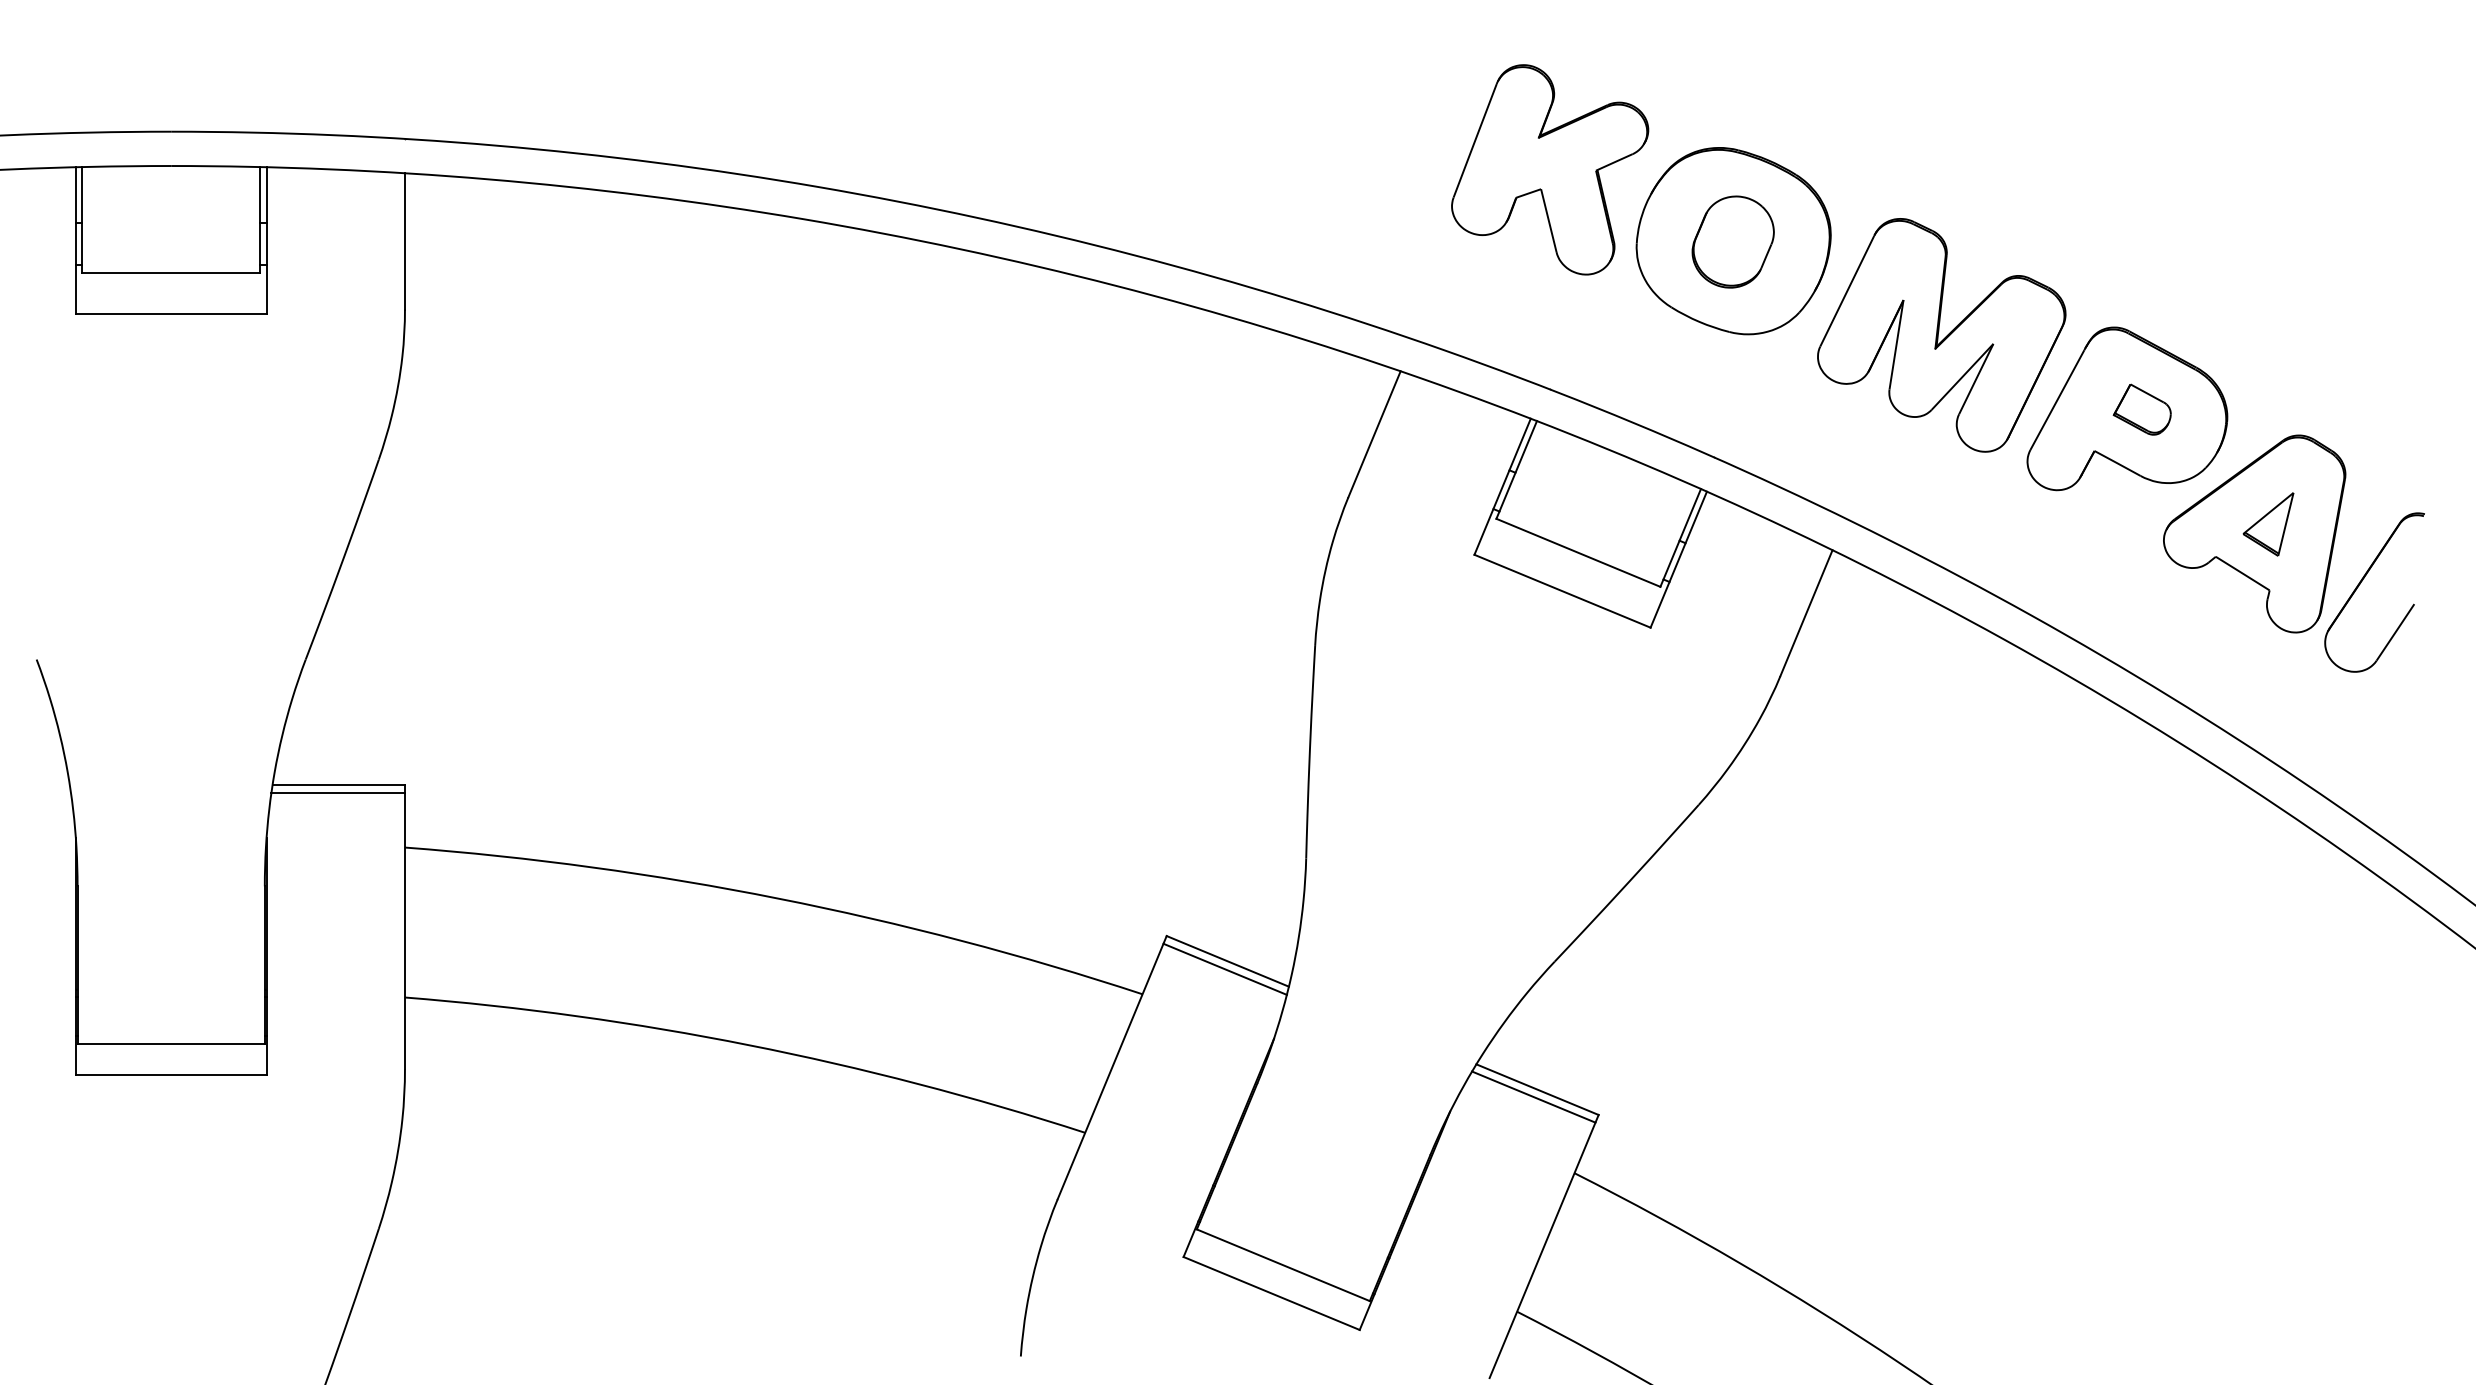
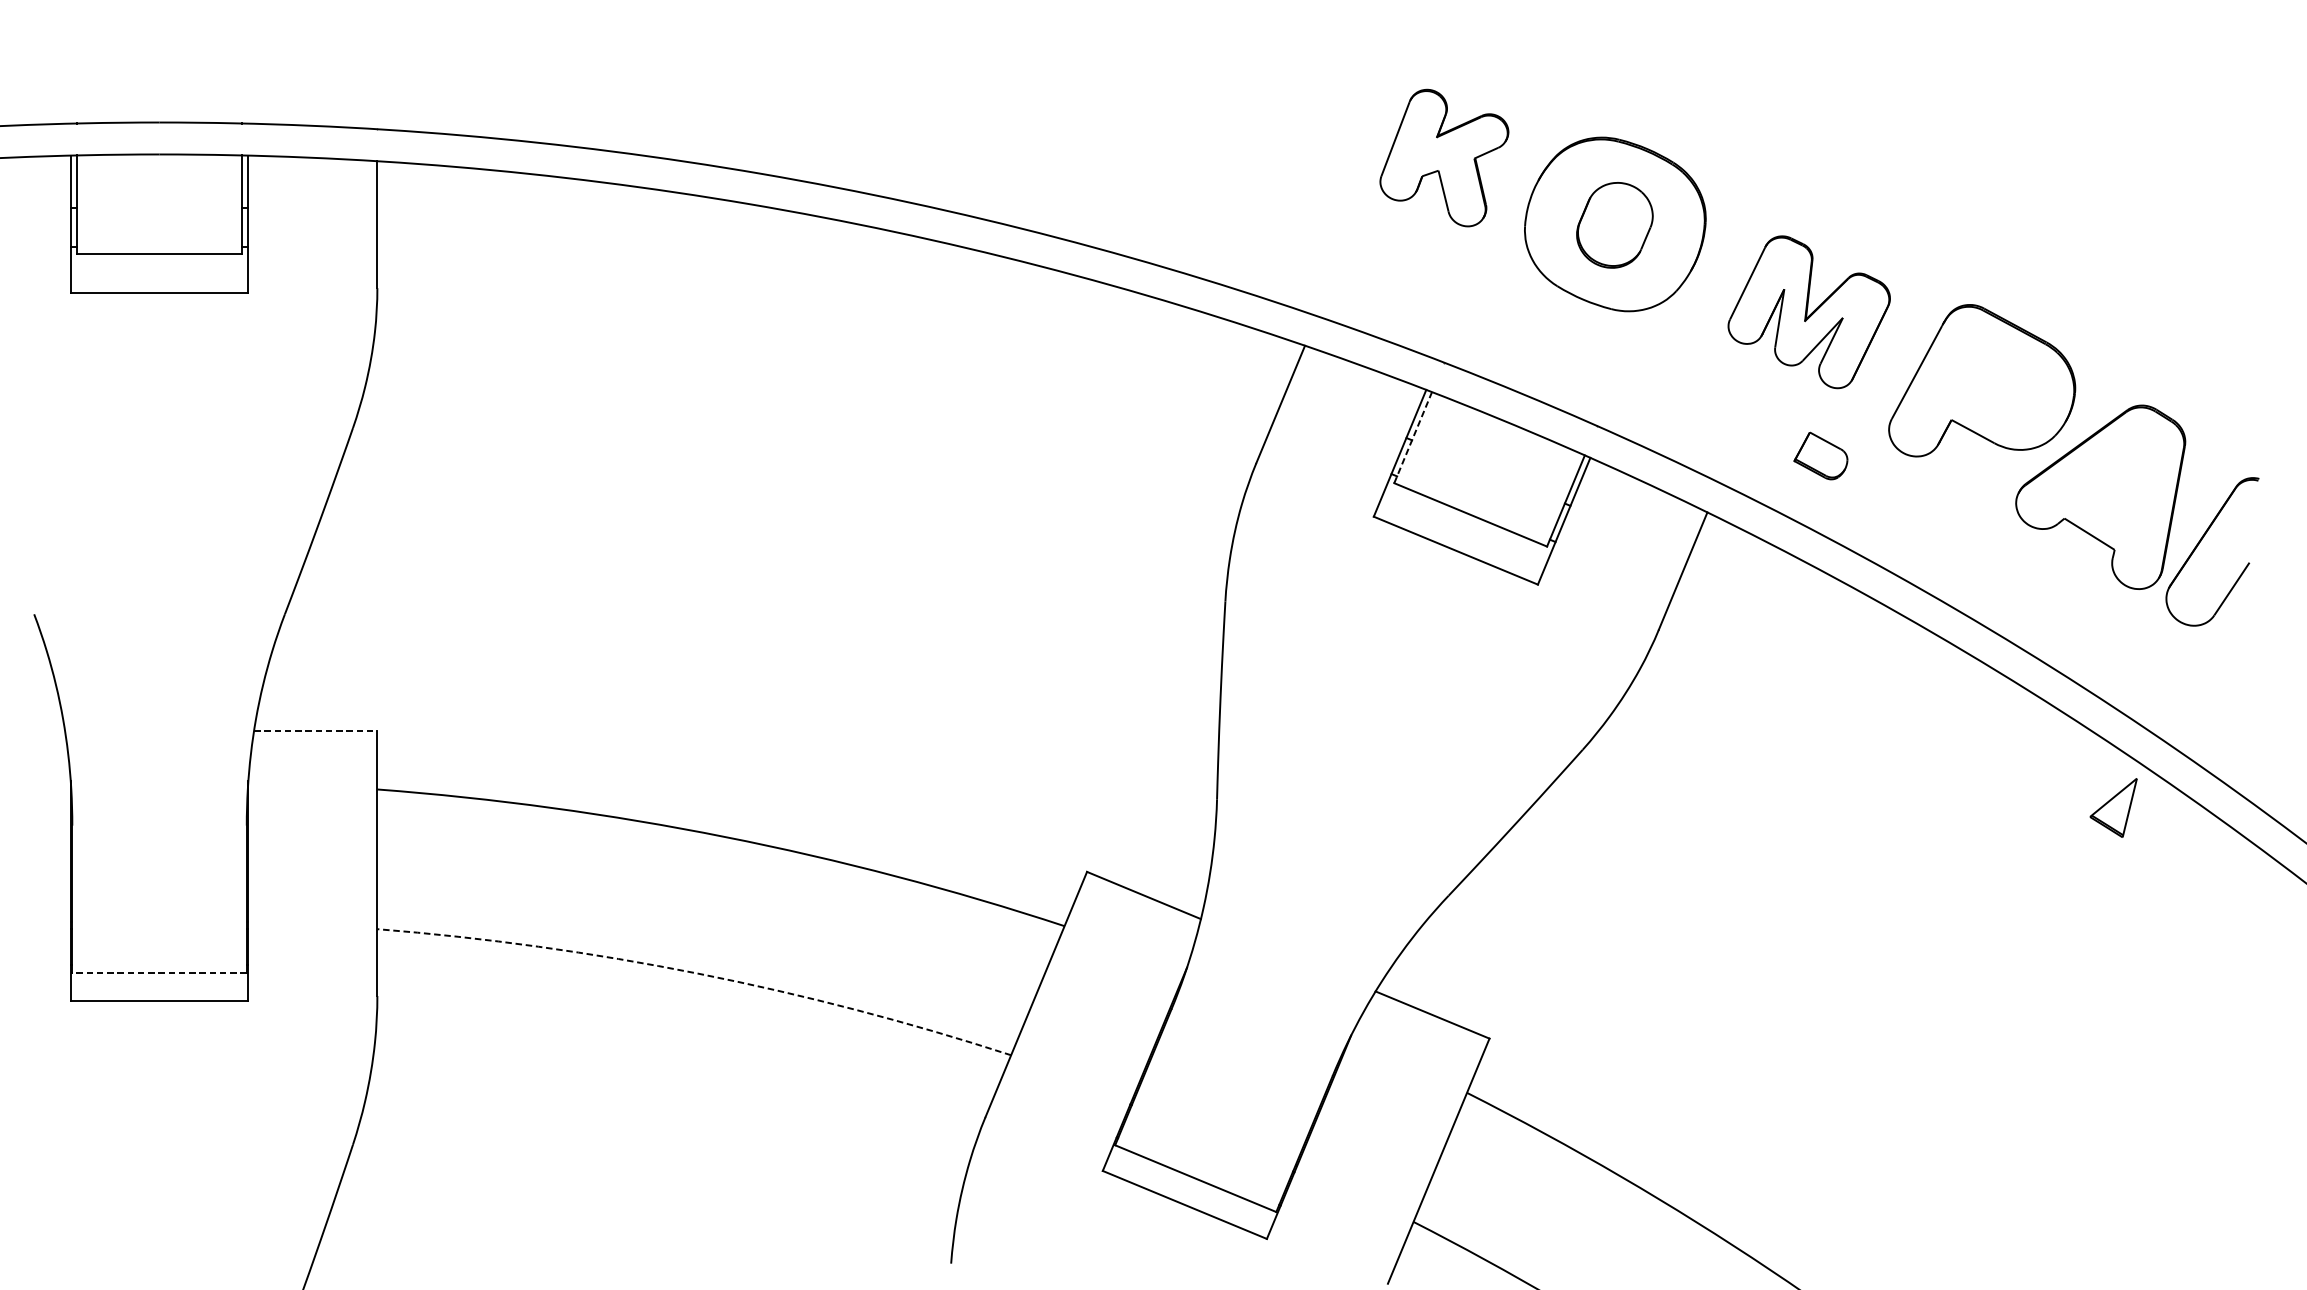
part: (1550, 169) -> (1444, 157), size x0.7
part: (1941, 335) -> (1808, 312), size x0.7
part: (2141, 409) -> (1820, 455), moved
line: (1516, 469) -> (1412, 437), solid -> dashed
part: (2268, 524) -> (2113, 808), moved
line: (339, 784) -> (316, 730), solid -> dashed
line: (337, 792) -> (314, 738), removed
line: (1224, 968) -> (1140, 902), removed
line: (171, 1044) -> (159, 972), solid -> dashed
arc: (749, 1045) -> (698, 973), solid -> dashed
line: (1533, 1096) -> (1428, 1021), removed

